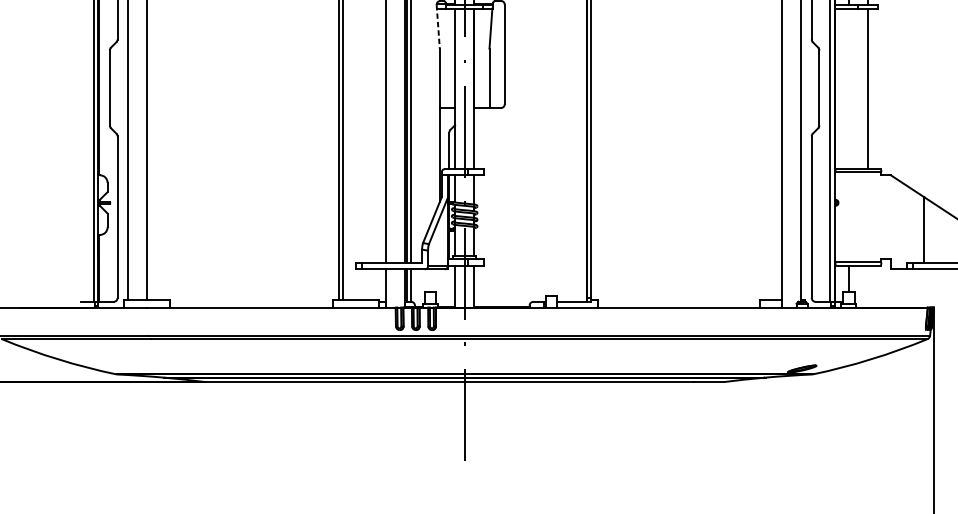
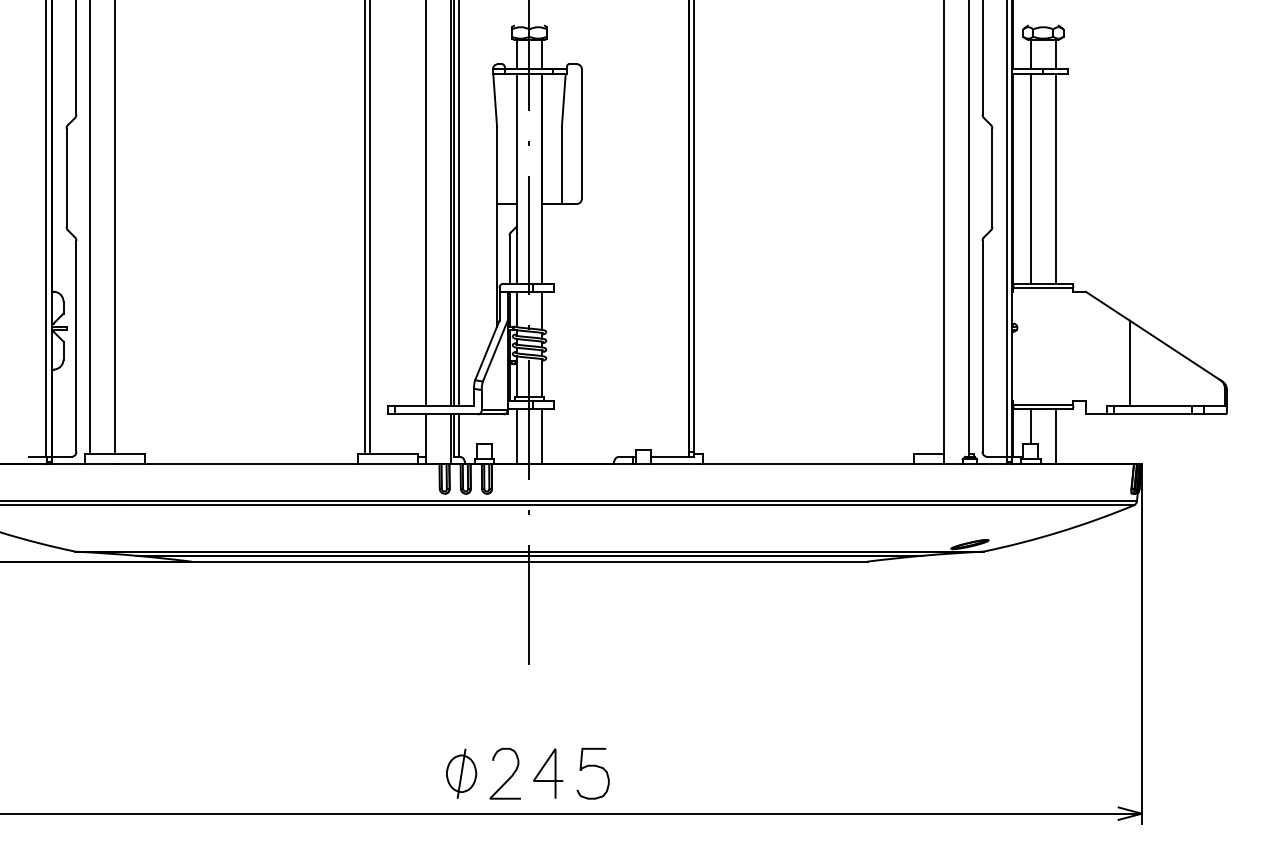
line: (438, 27) -> (495, 98), dashed -> solid
line: (848, 88) -> (1030, 178), added
line: (867, 286) -> (1055, 436), added

